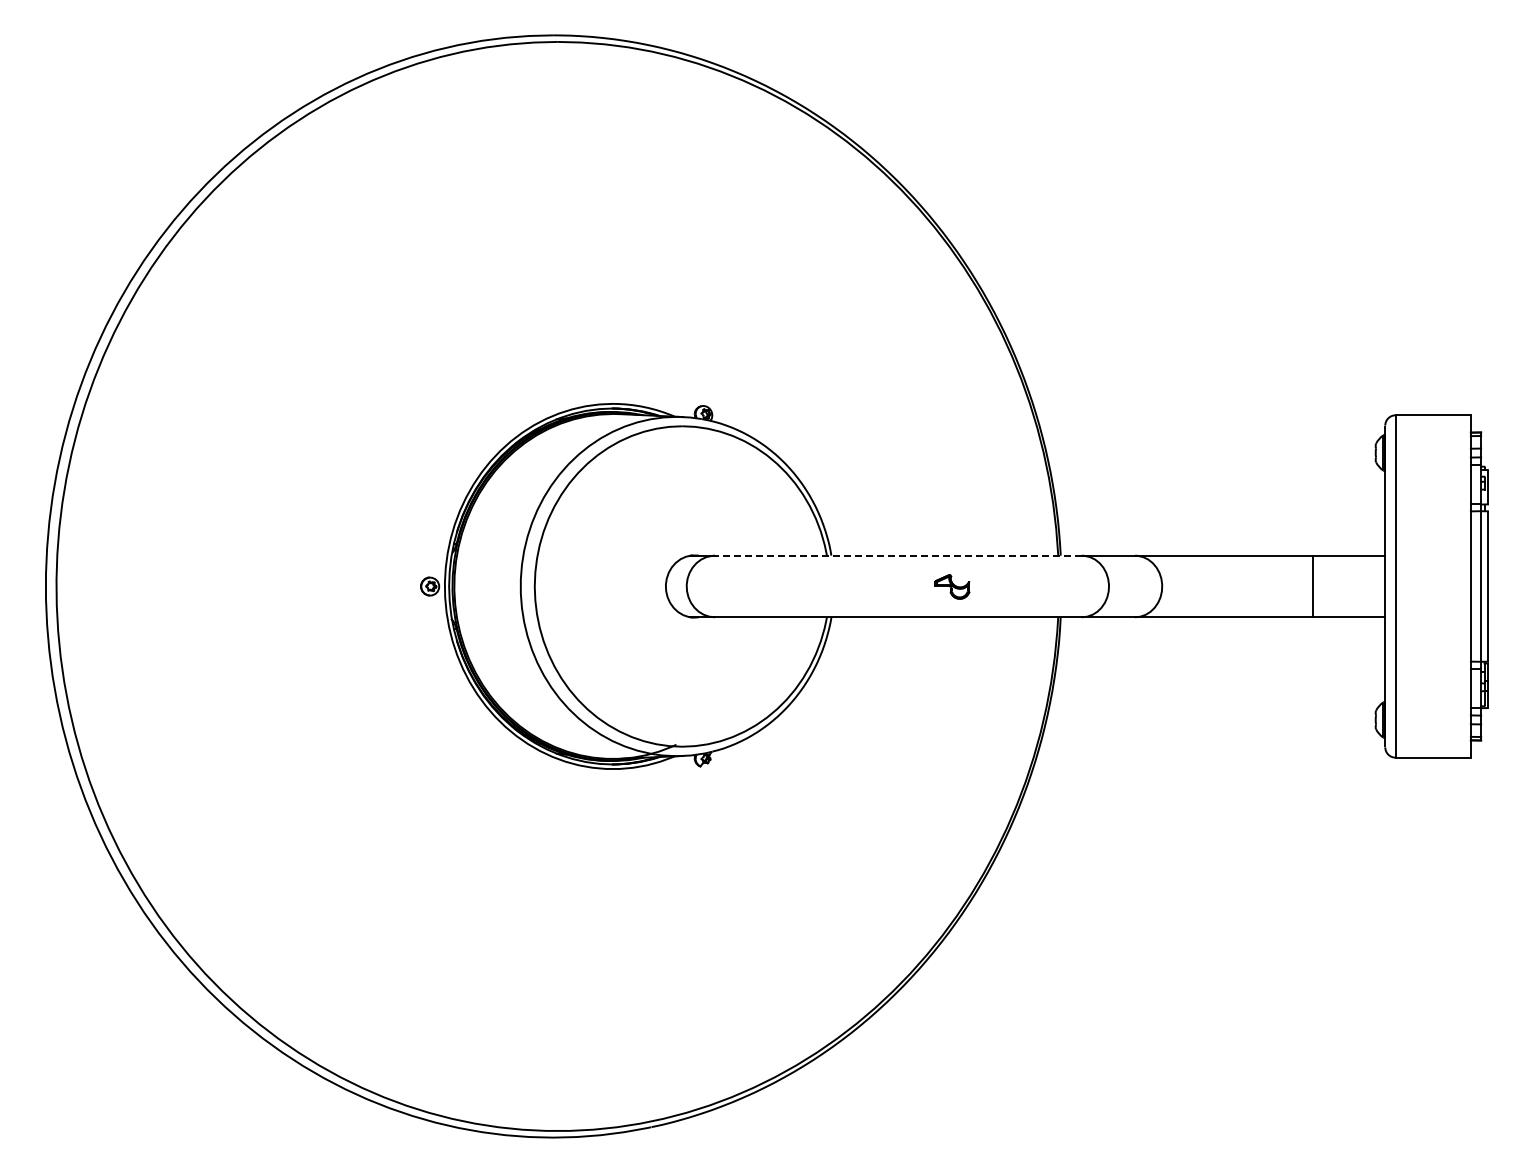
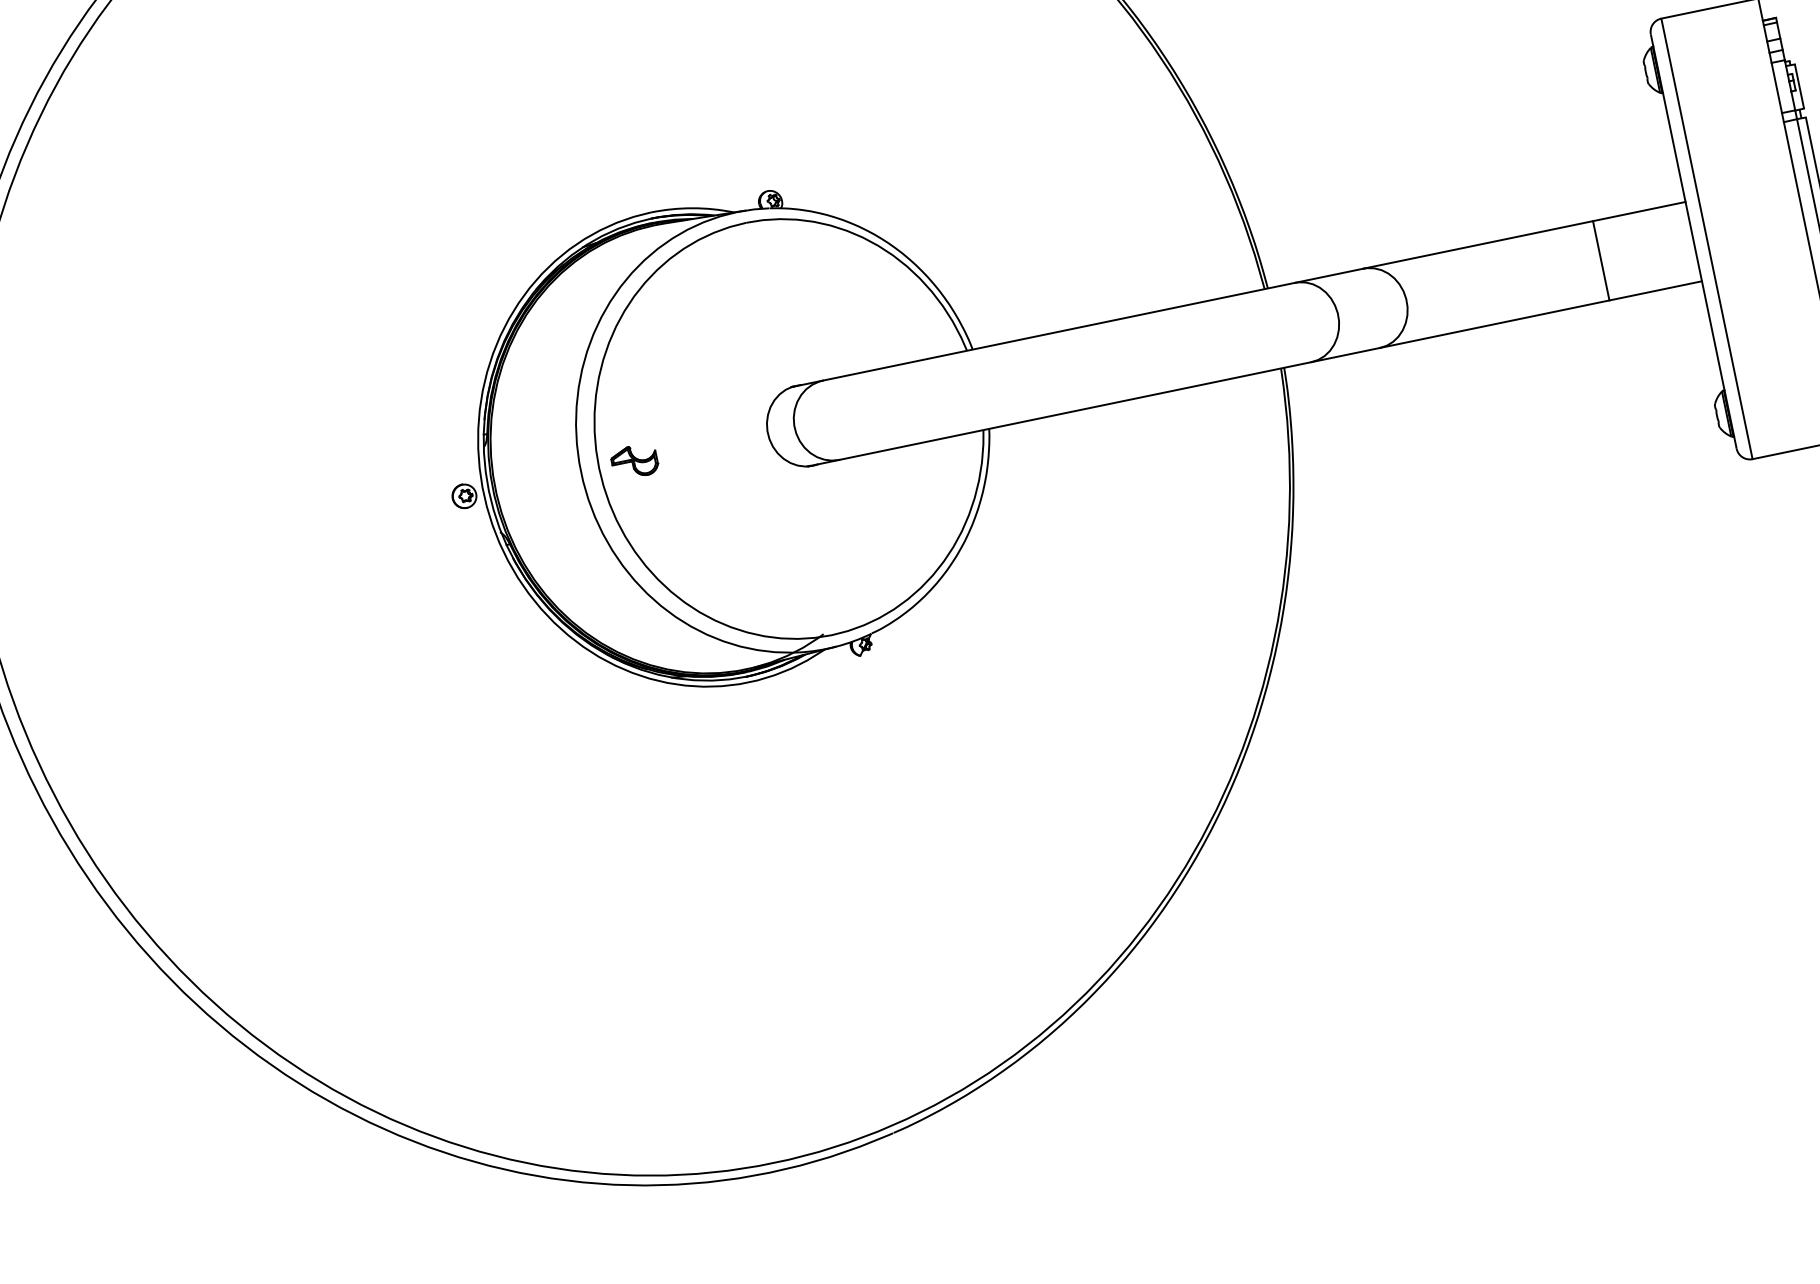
line: (897, 555) -> (1057, 331), dashed -> solid
part: (952, 586) -> (634, 460), moved

